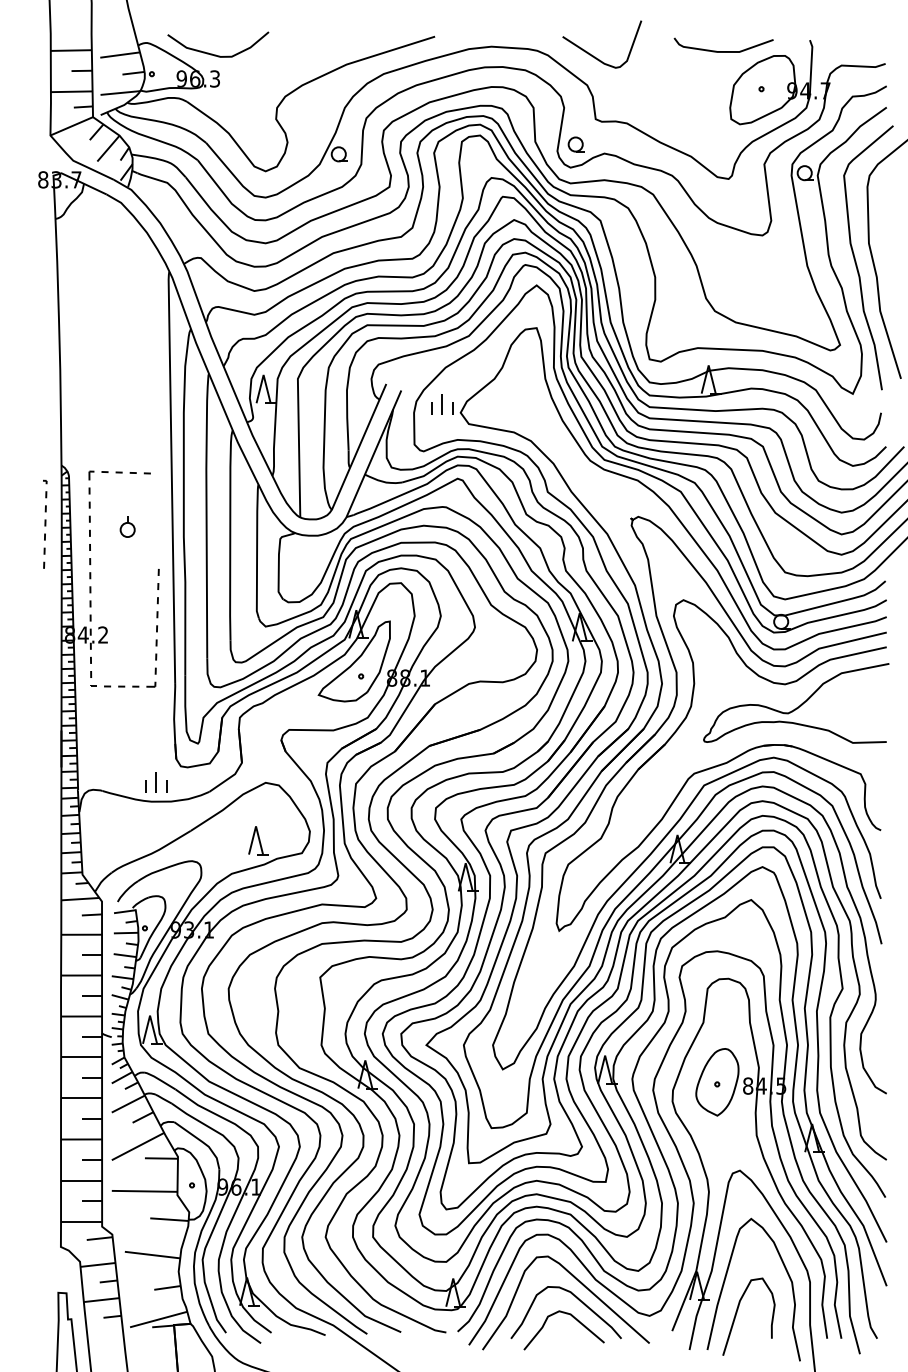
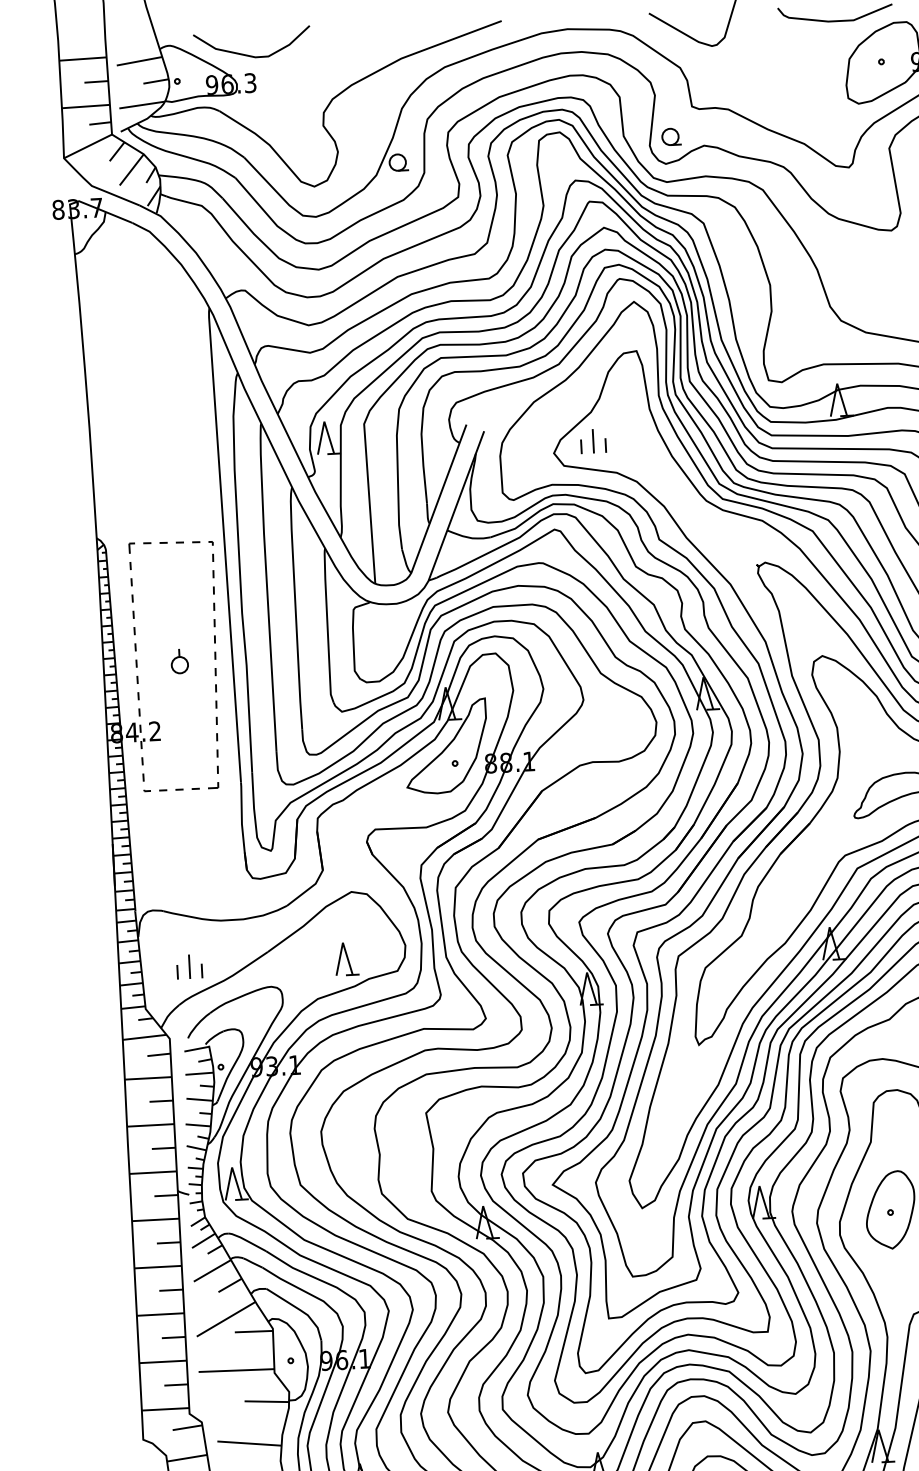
part: (442, 404) -> (593, 441), moved
part: (45, 523) -> (213, 591), moved
part: (127, 526) -> (179, 661), moved
part: (156, 782) -> (189, 967), moved

